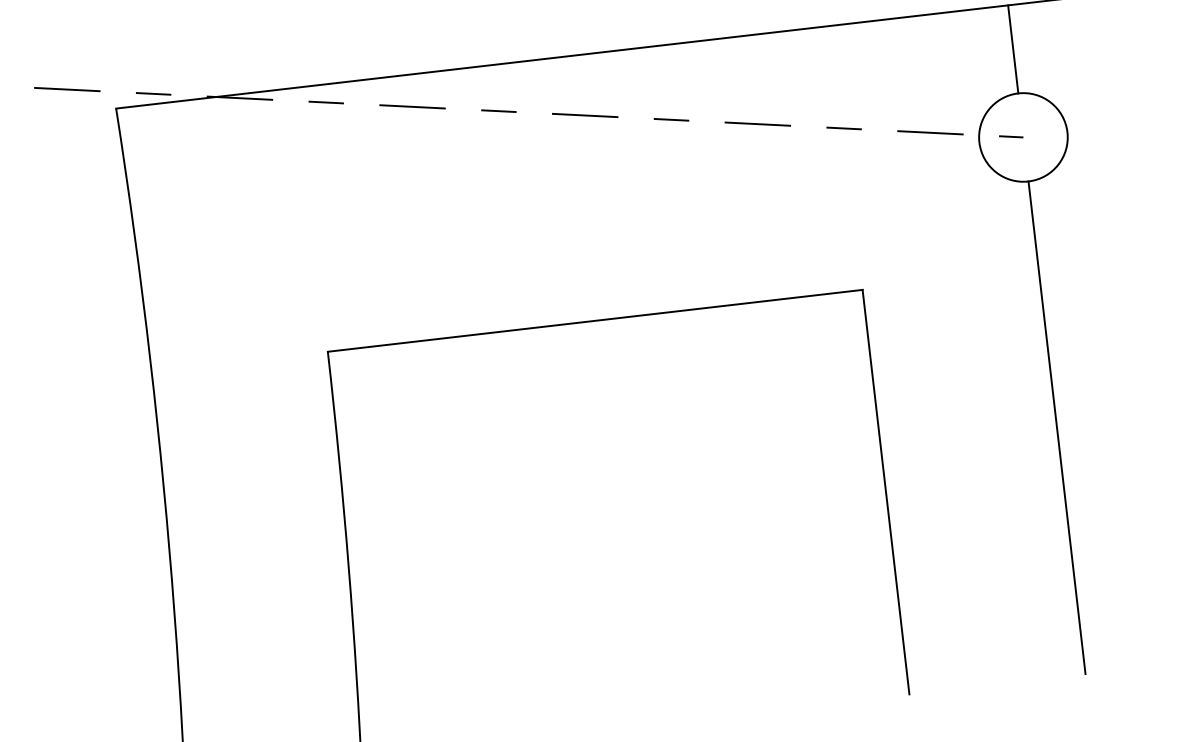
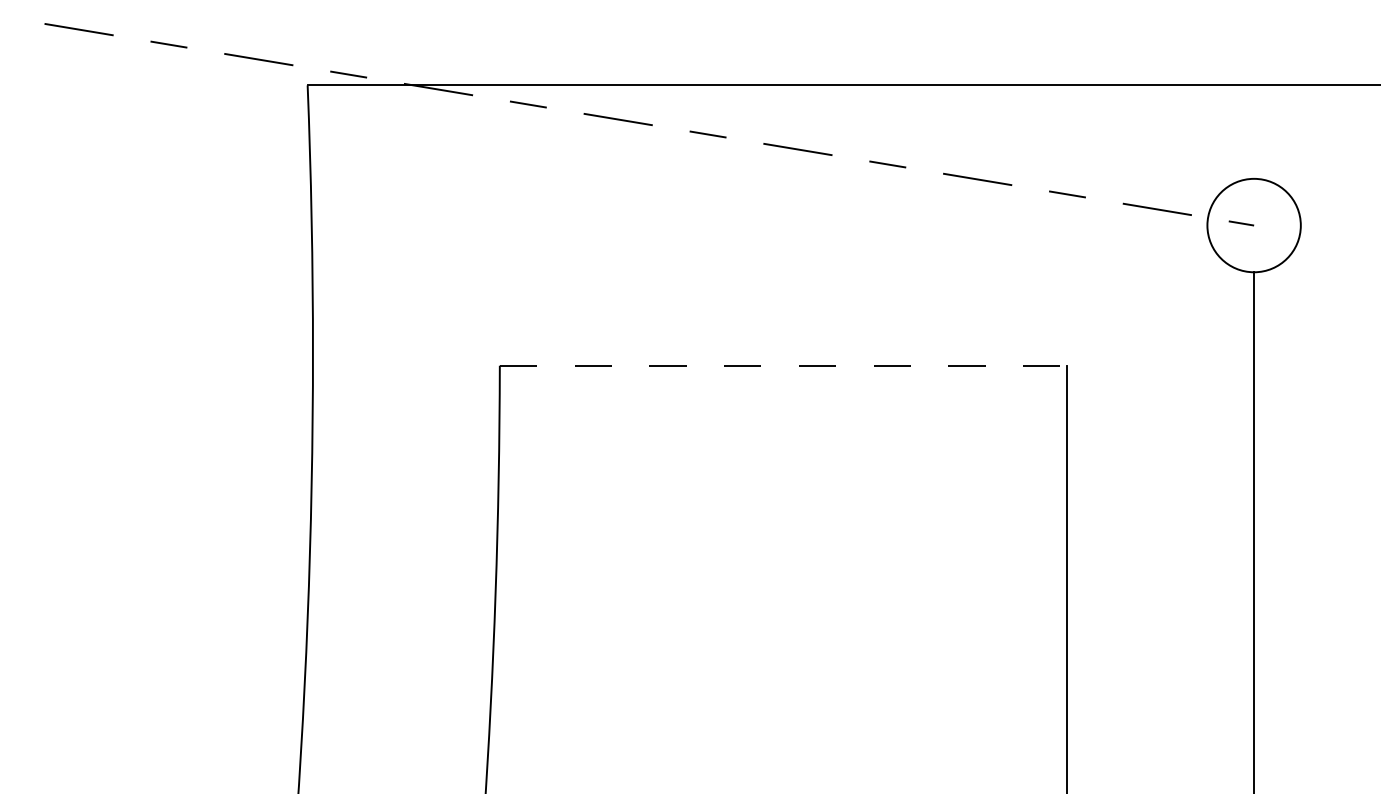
line: (1013, 48) -> (1254, 131), removed
line: (595, 320) -> (783, 365), solid -> dashed

